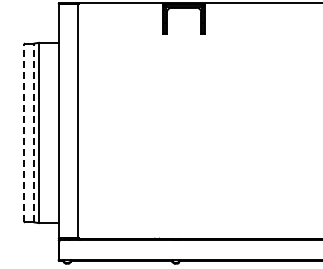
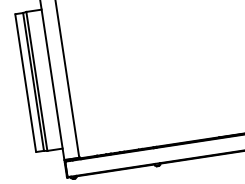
line: (24, 132) -> (25, 82), dashed -> solid
line: (34, 132) -> (33, 81), dashed -> solid

